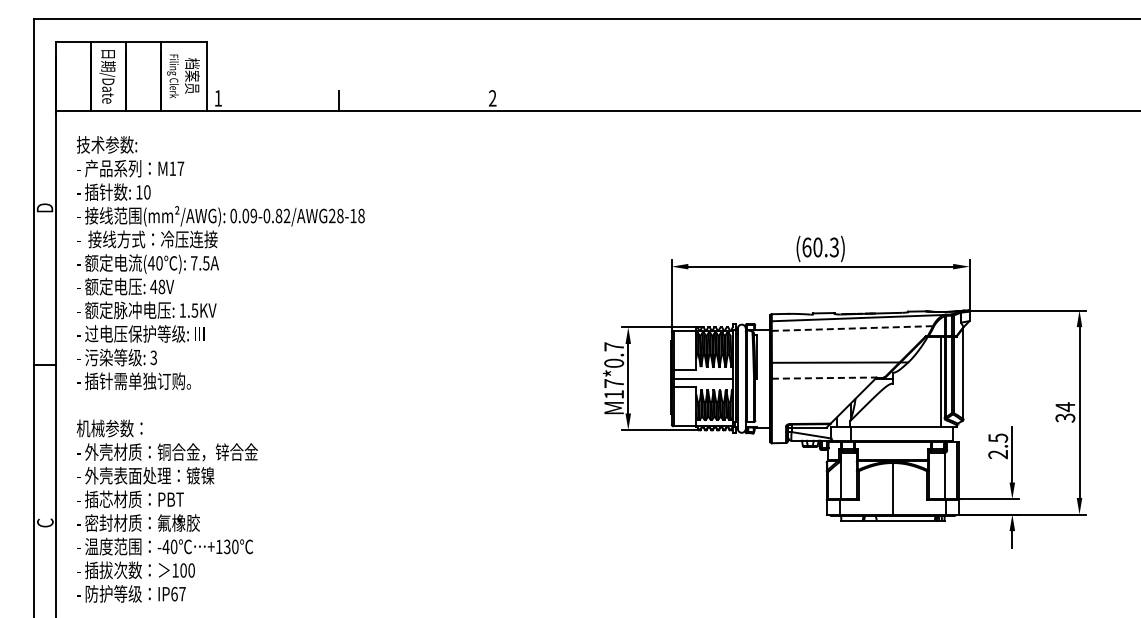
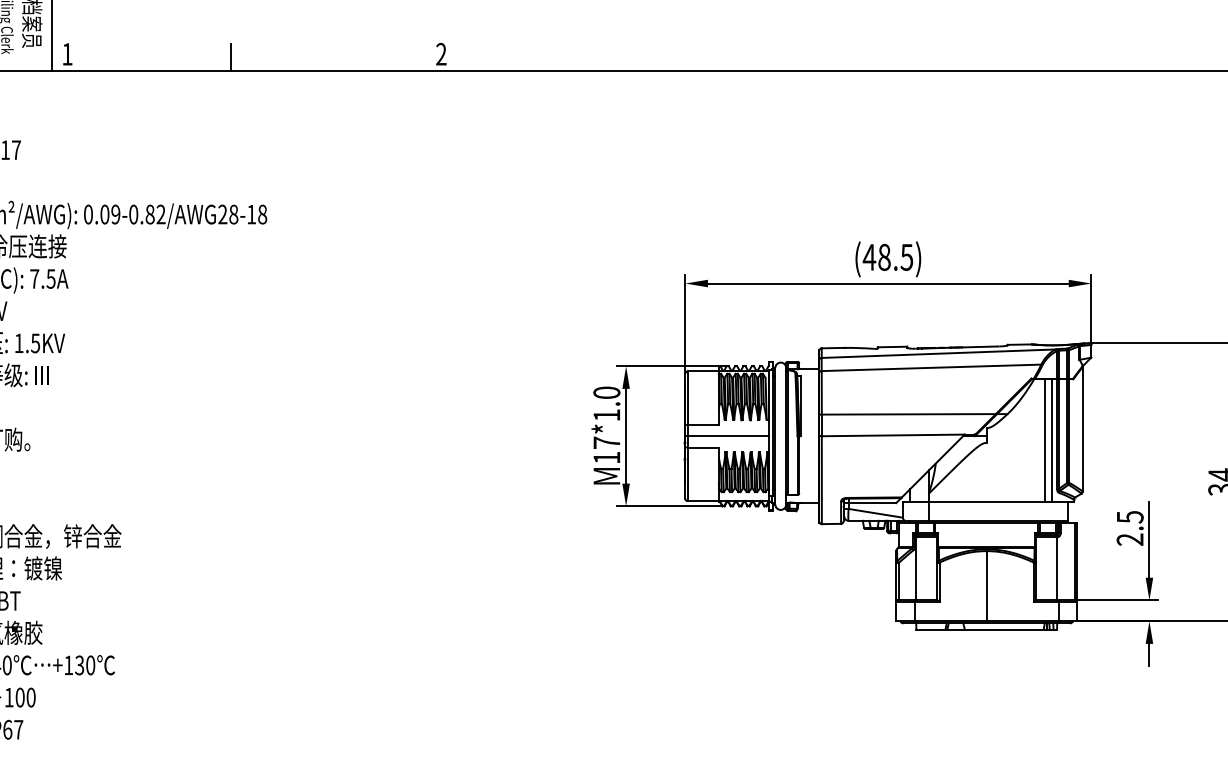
text: (820, 247) -> (888, 257), (60.3) -> (48.5)
line: (852, 328) -> (931, 367), dashed -> solid
text: (614, 354) -> (607, 403), M17*0.7 -> M17*1.0
line: (824, 378) -> (893, 435), dashed -> solid
line: (935, 381) -> (1044, 440), added

